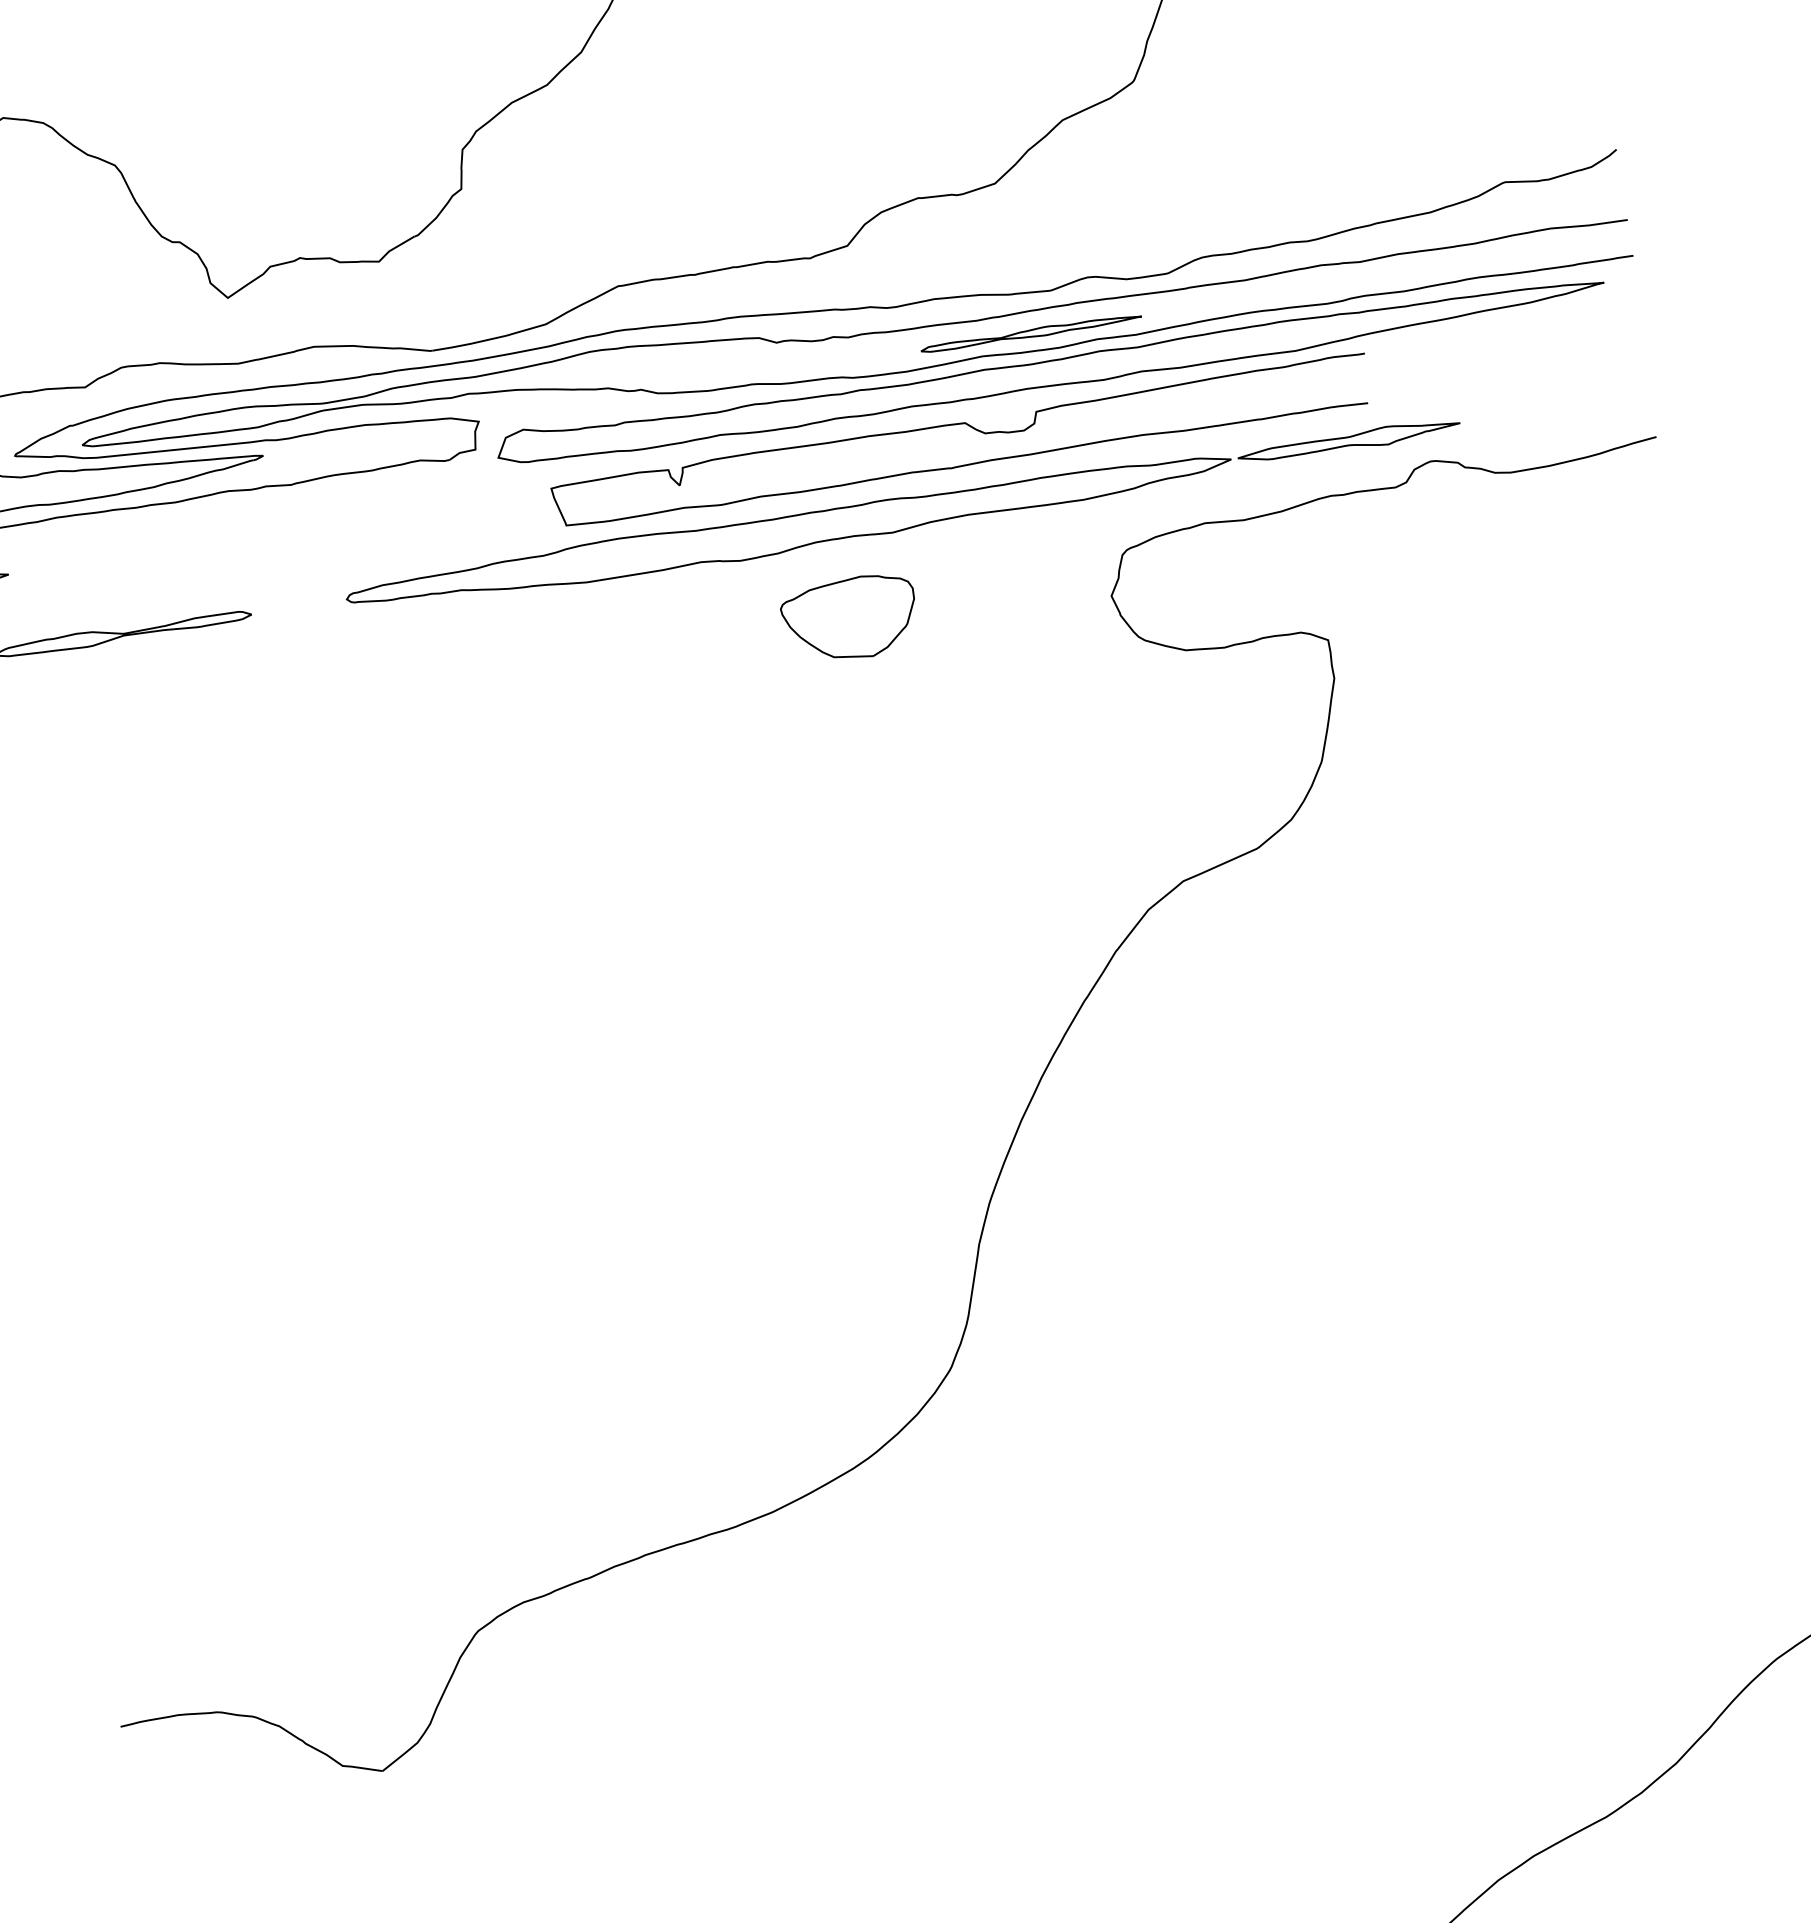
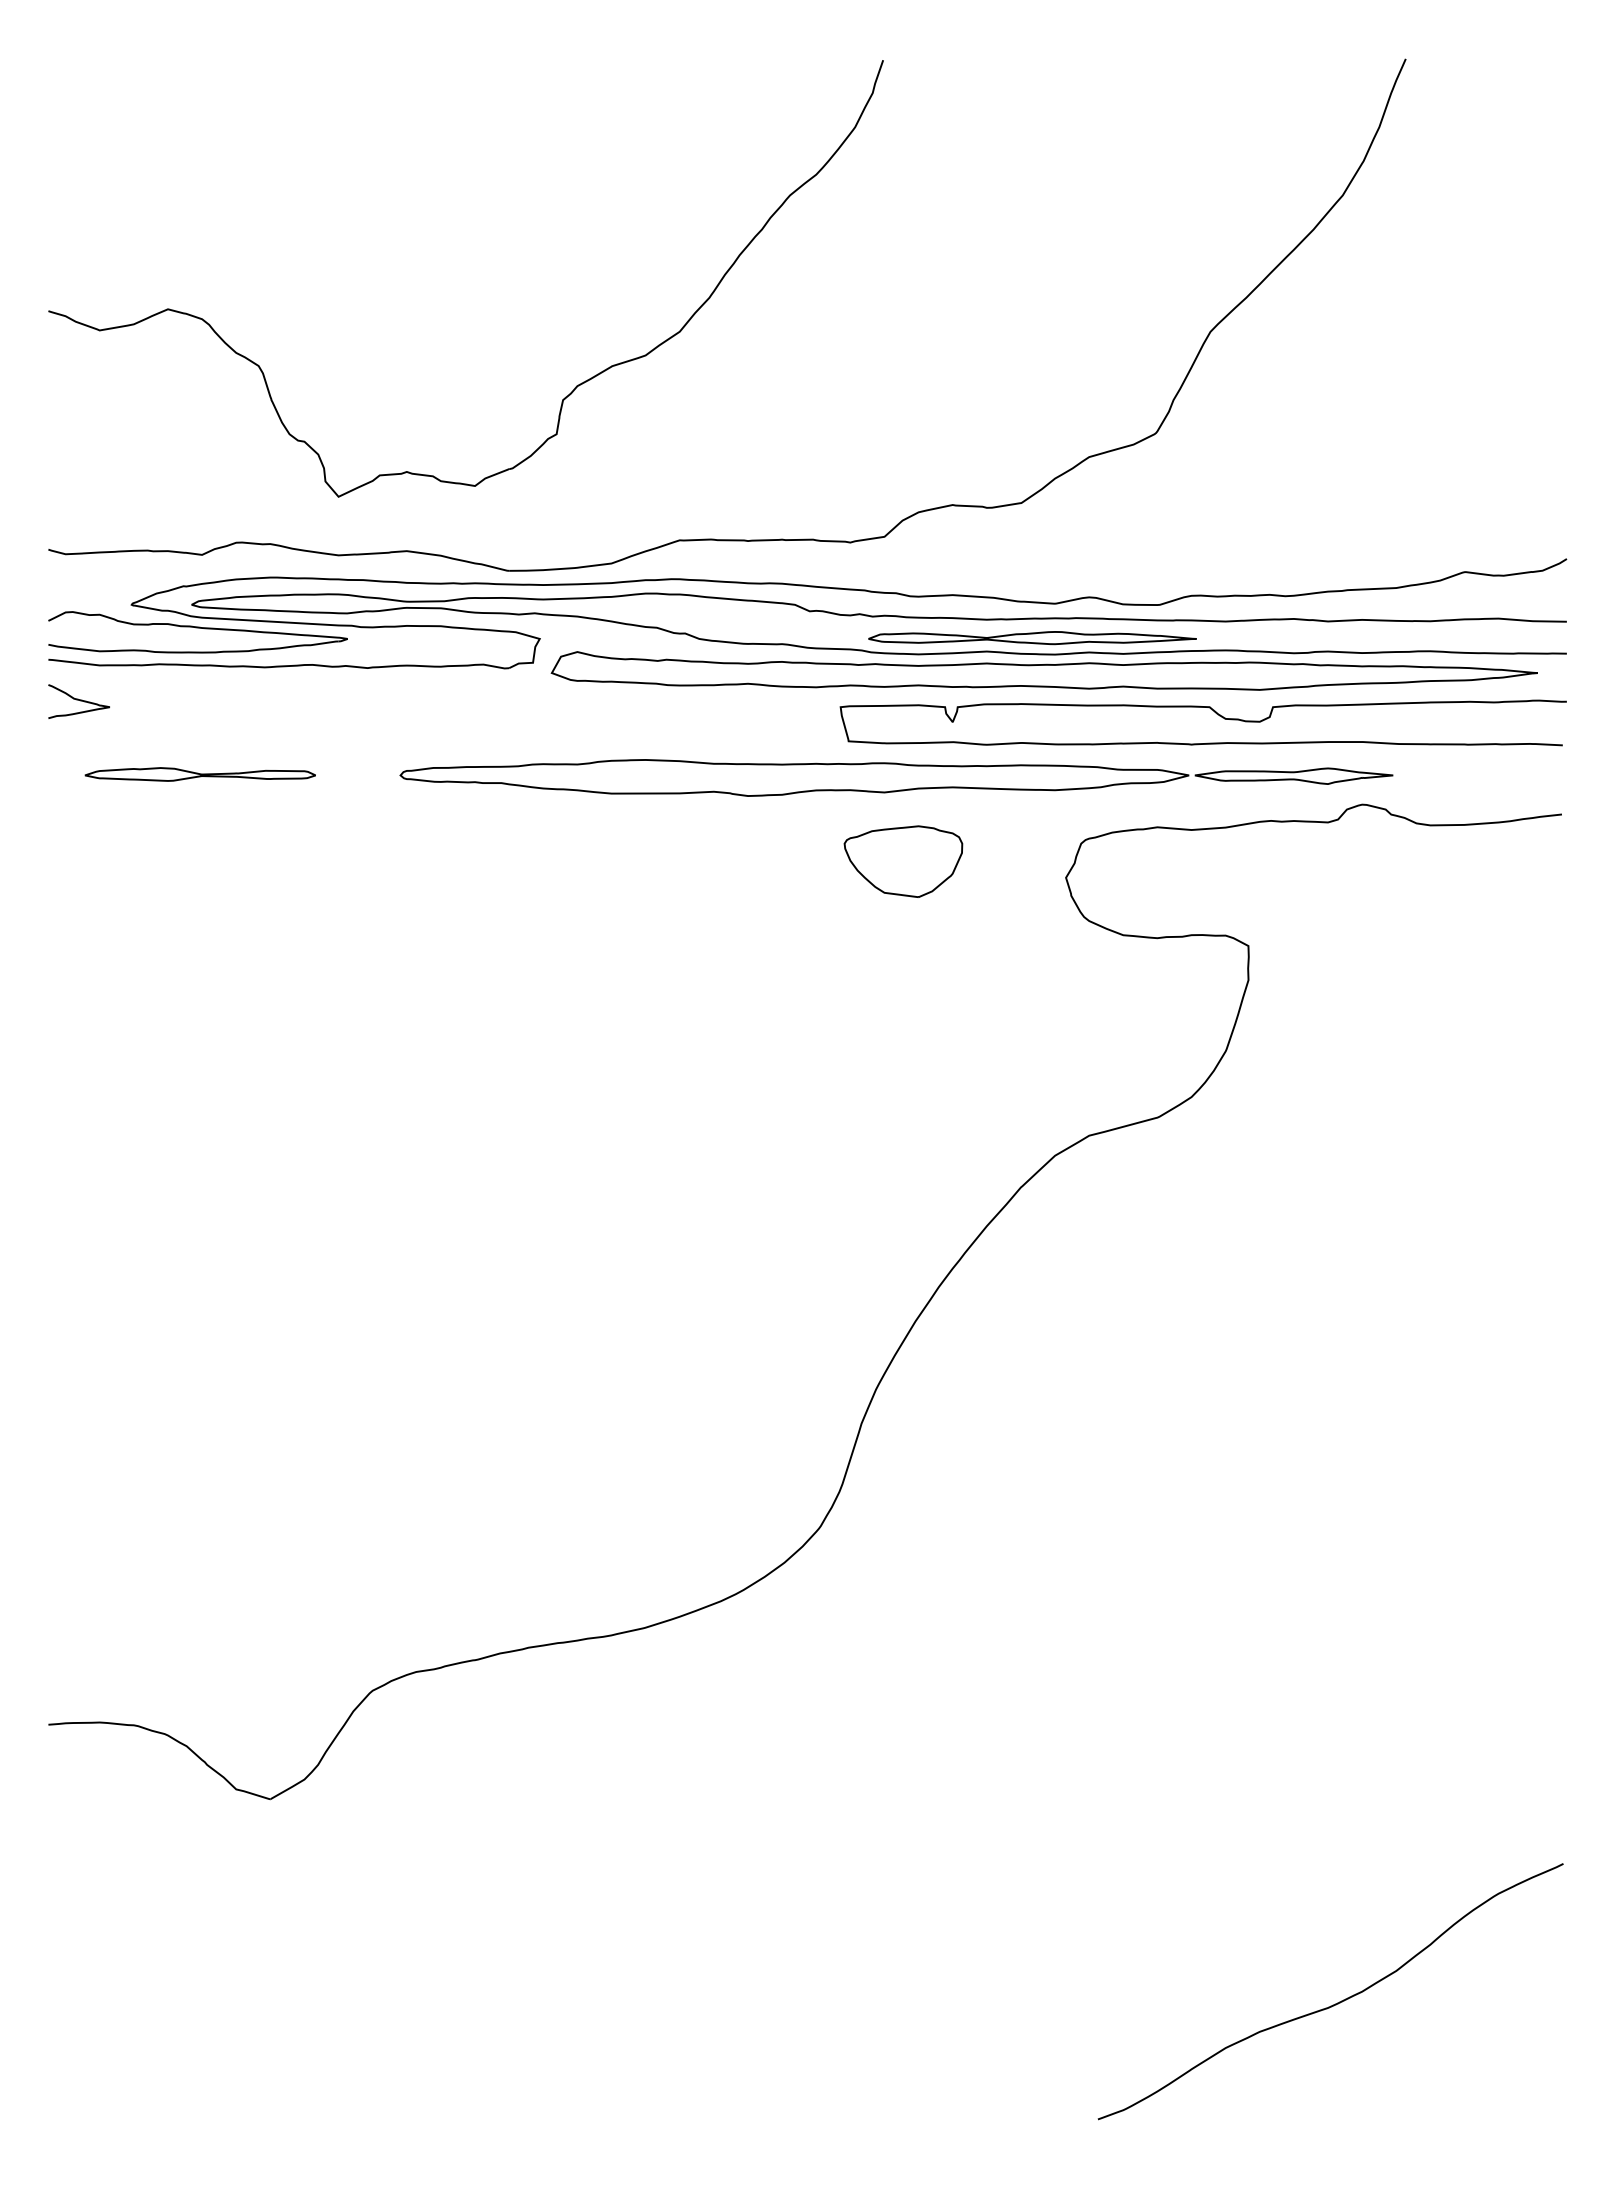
part: (1031, 333) -> (1032, 638), size x1.67
curve: (957, 424) -> (1202, 707), moved
part: (850, 618) -> (903, 861), moved

